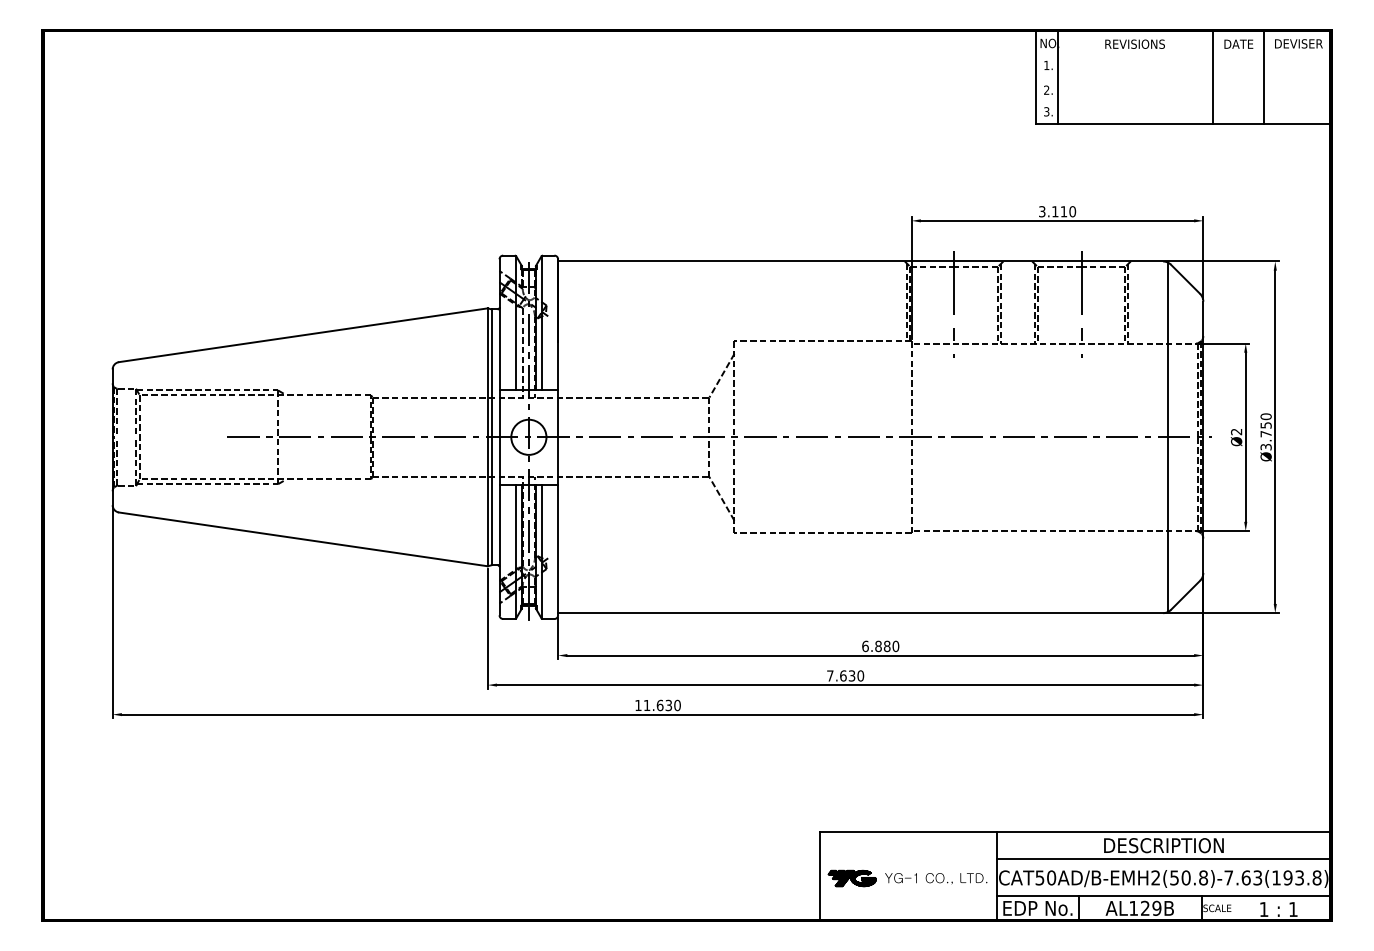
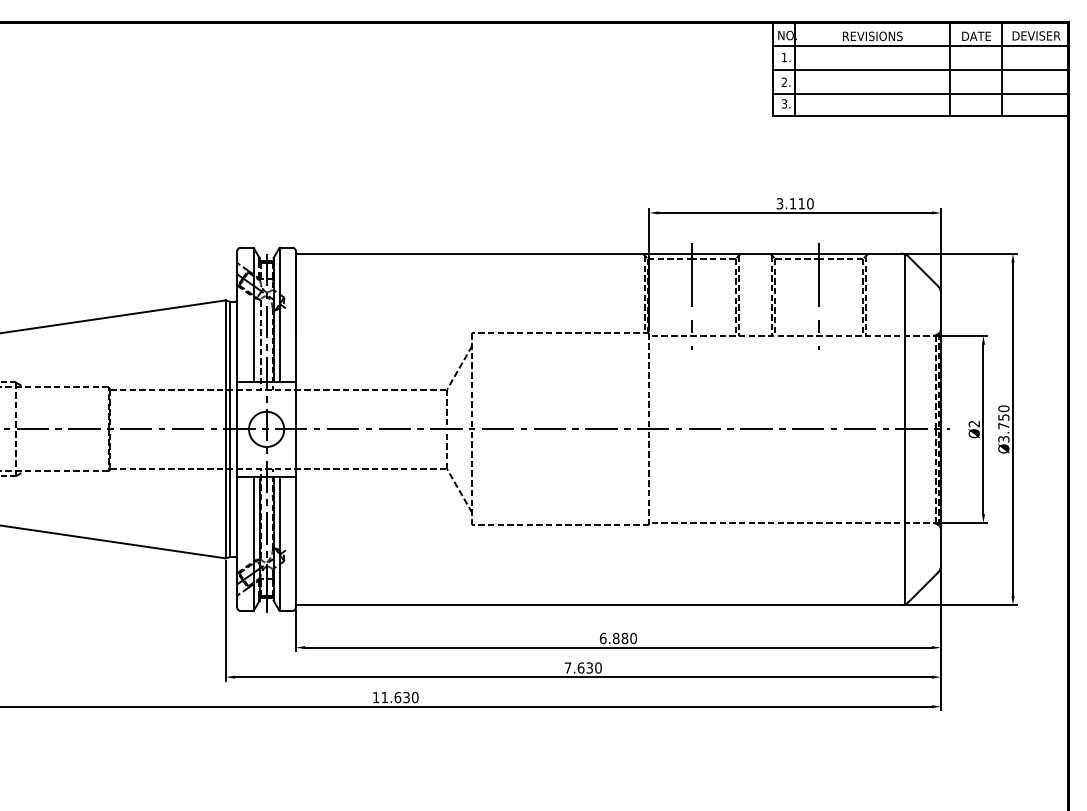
line: (1182, 54) -> (920, 46), added
line: (1182, 77) -> (920, 69), added
line: (1182, 101) -> (920, 93), added

